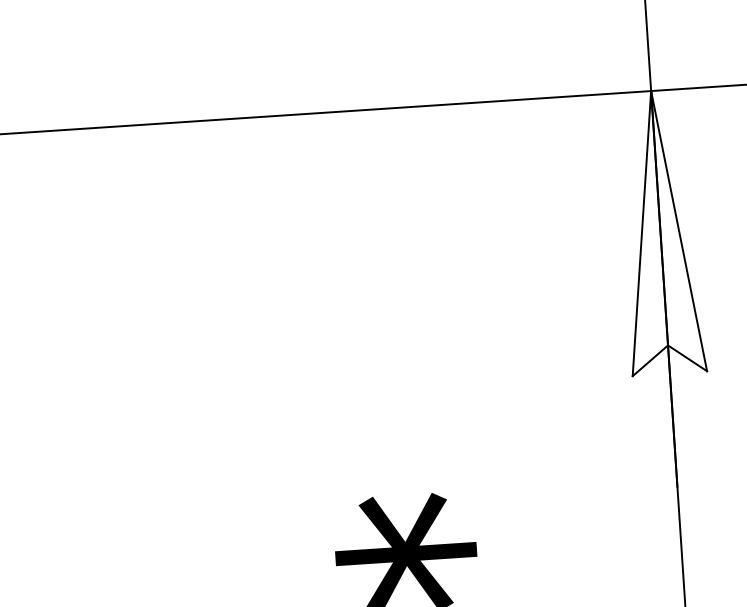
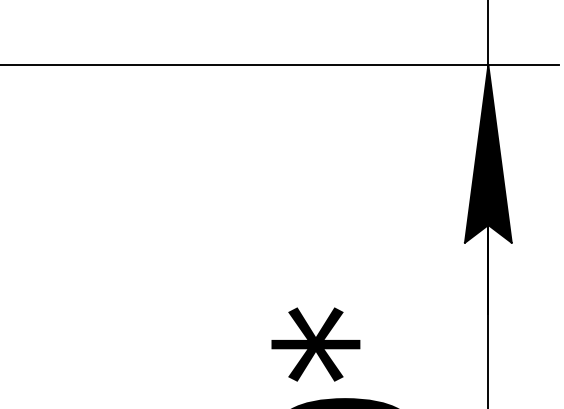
fill: (659, 231) -> (487, 153), added

